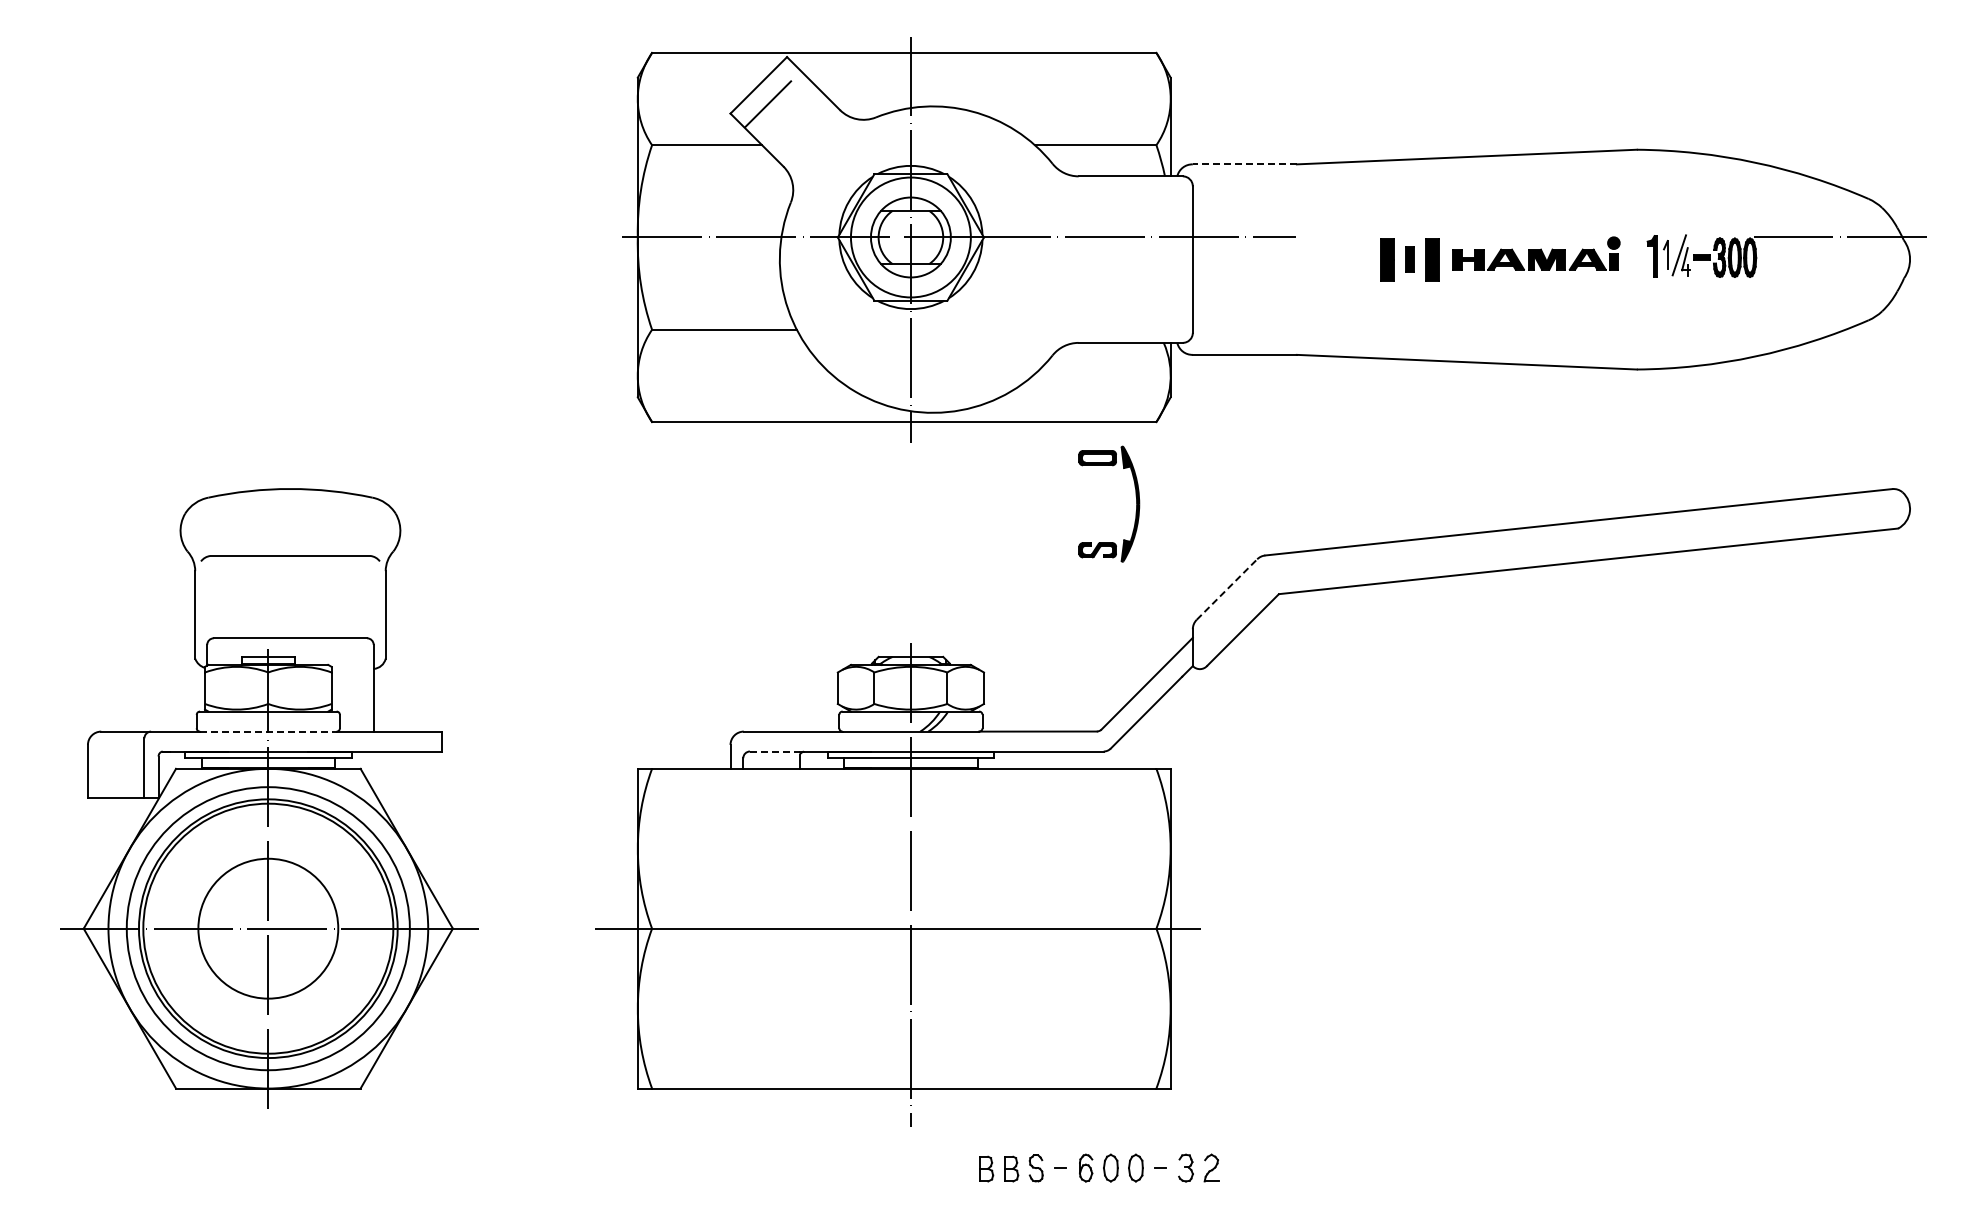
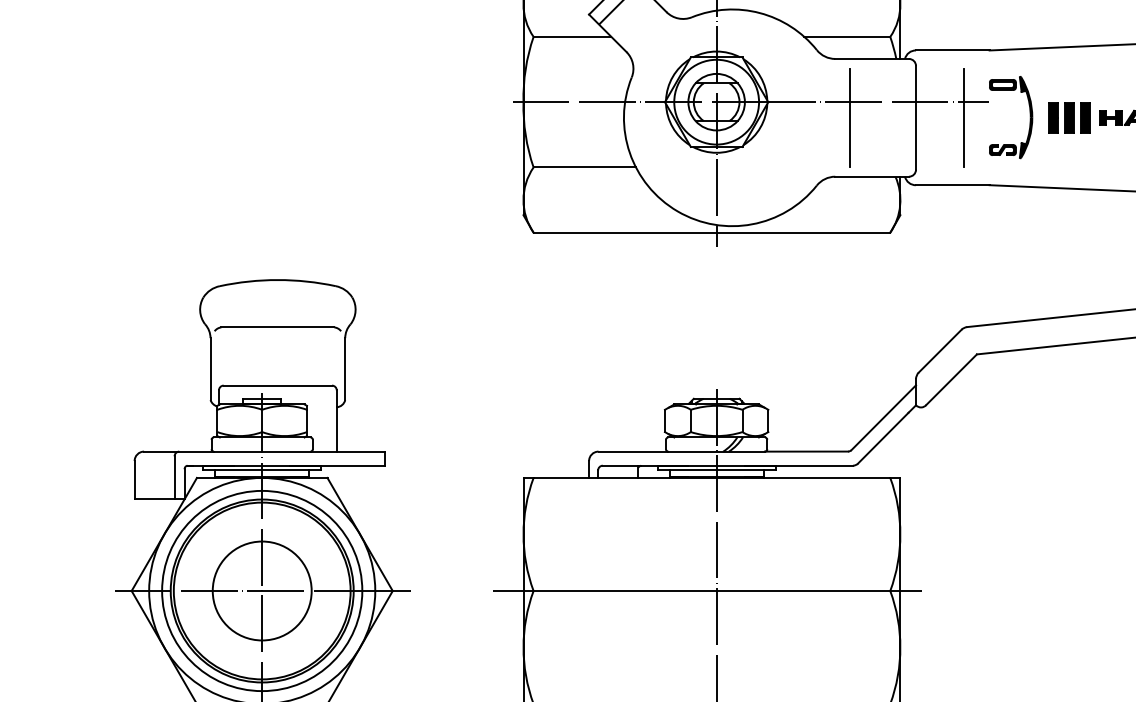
line: (1244, 164) -> (952, 50), dashed -> solid
line: (1099, 259) -> (850, 117), added
line: (1260, 259) -> (963, 117), added
part: (1409, 259) -> (1069, 117), size x1.67
part: (1135, 496) -> (1029, 112), moved
line: (1226, 589) -> (939, 351), dashed -> solid
line: (268, 731) -> (262, 451), dashed -> solid
line: (774, 751) -> (620, 465), dashed -> solid

